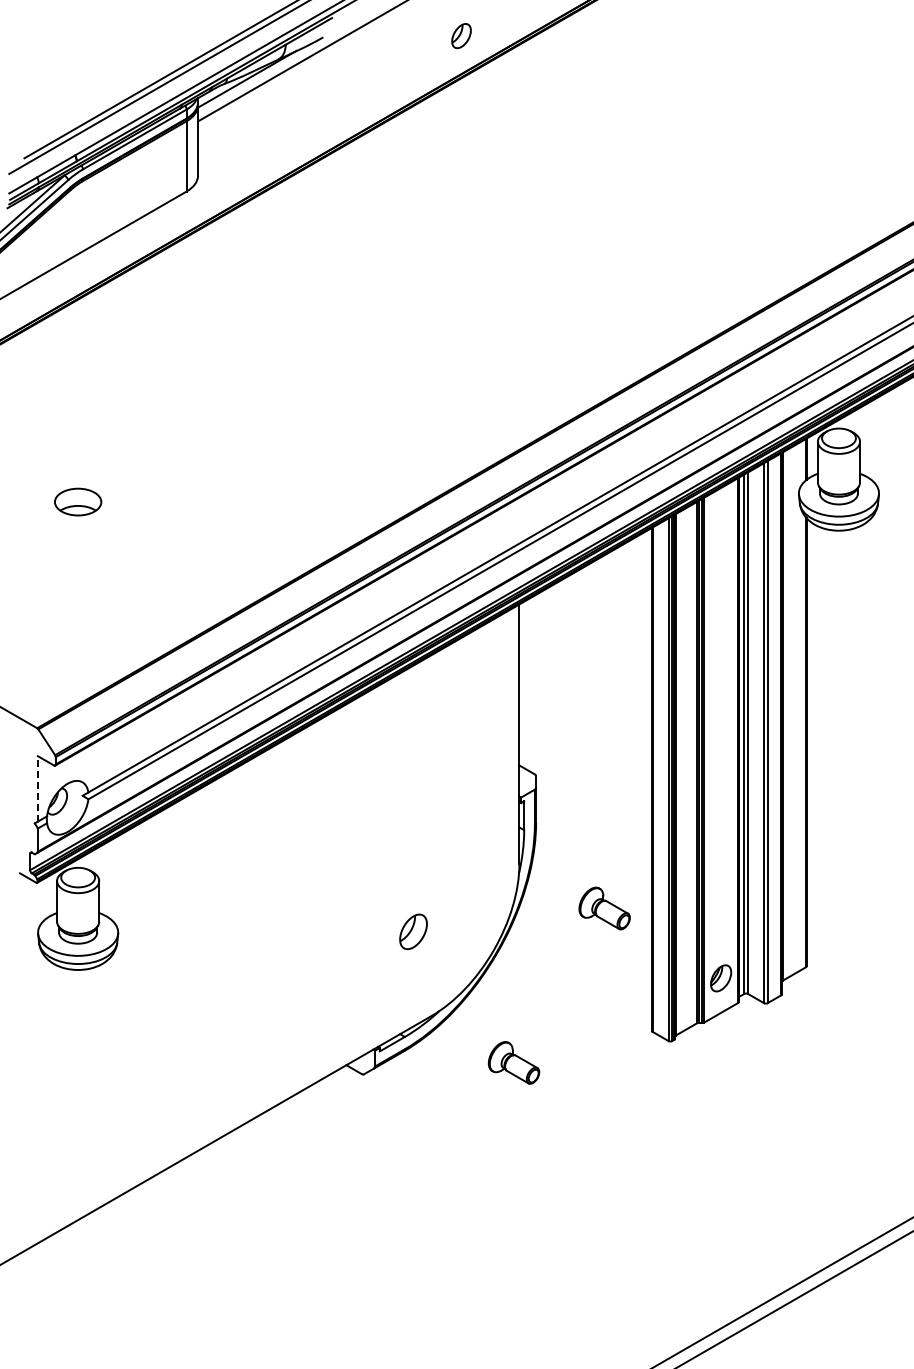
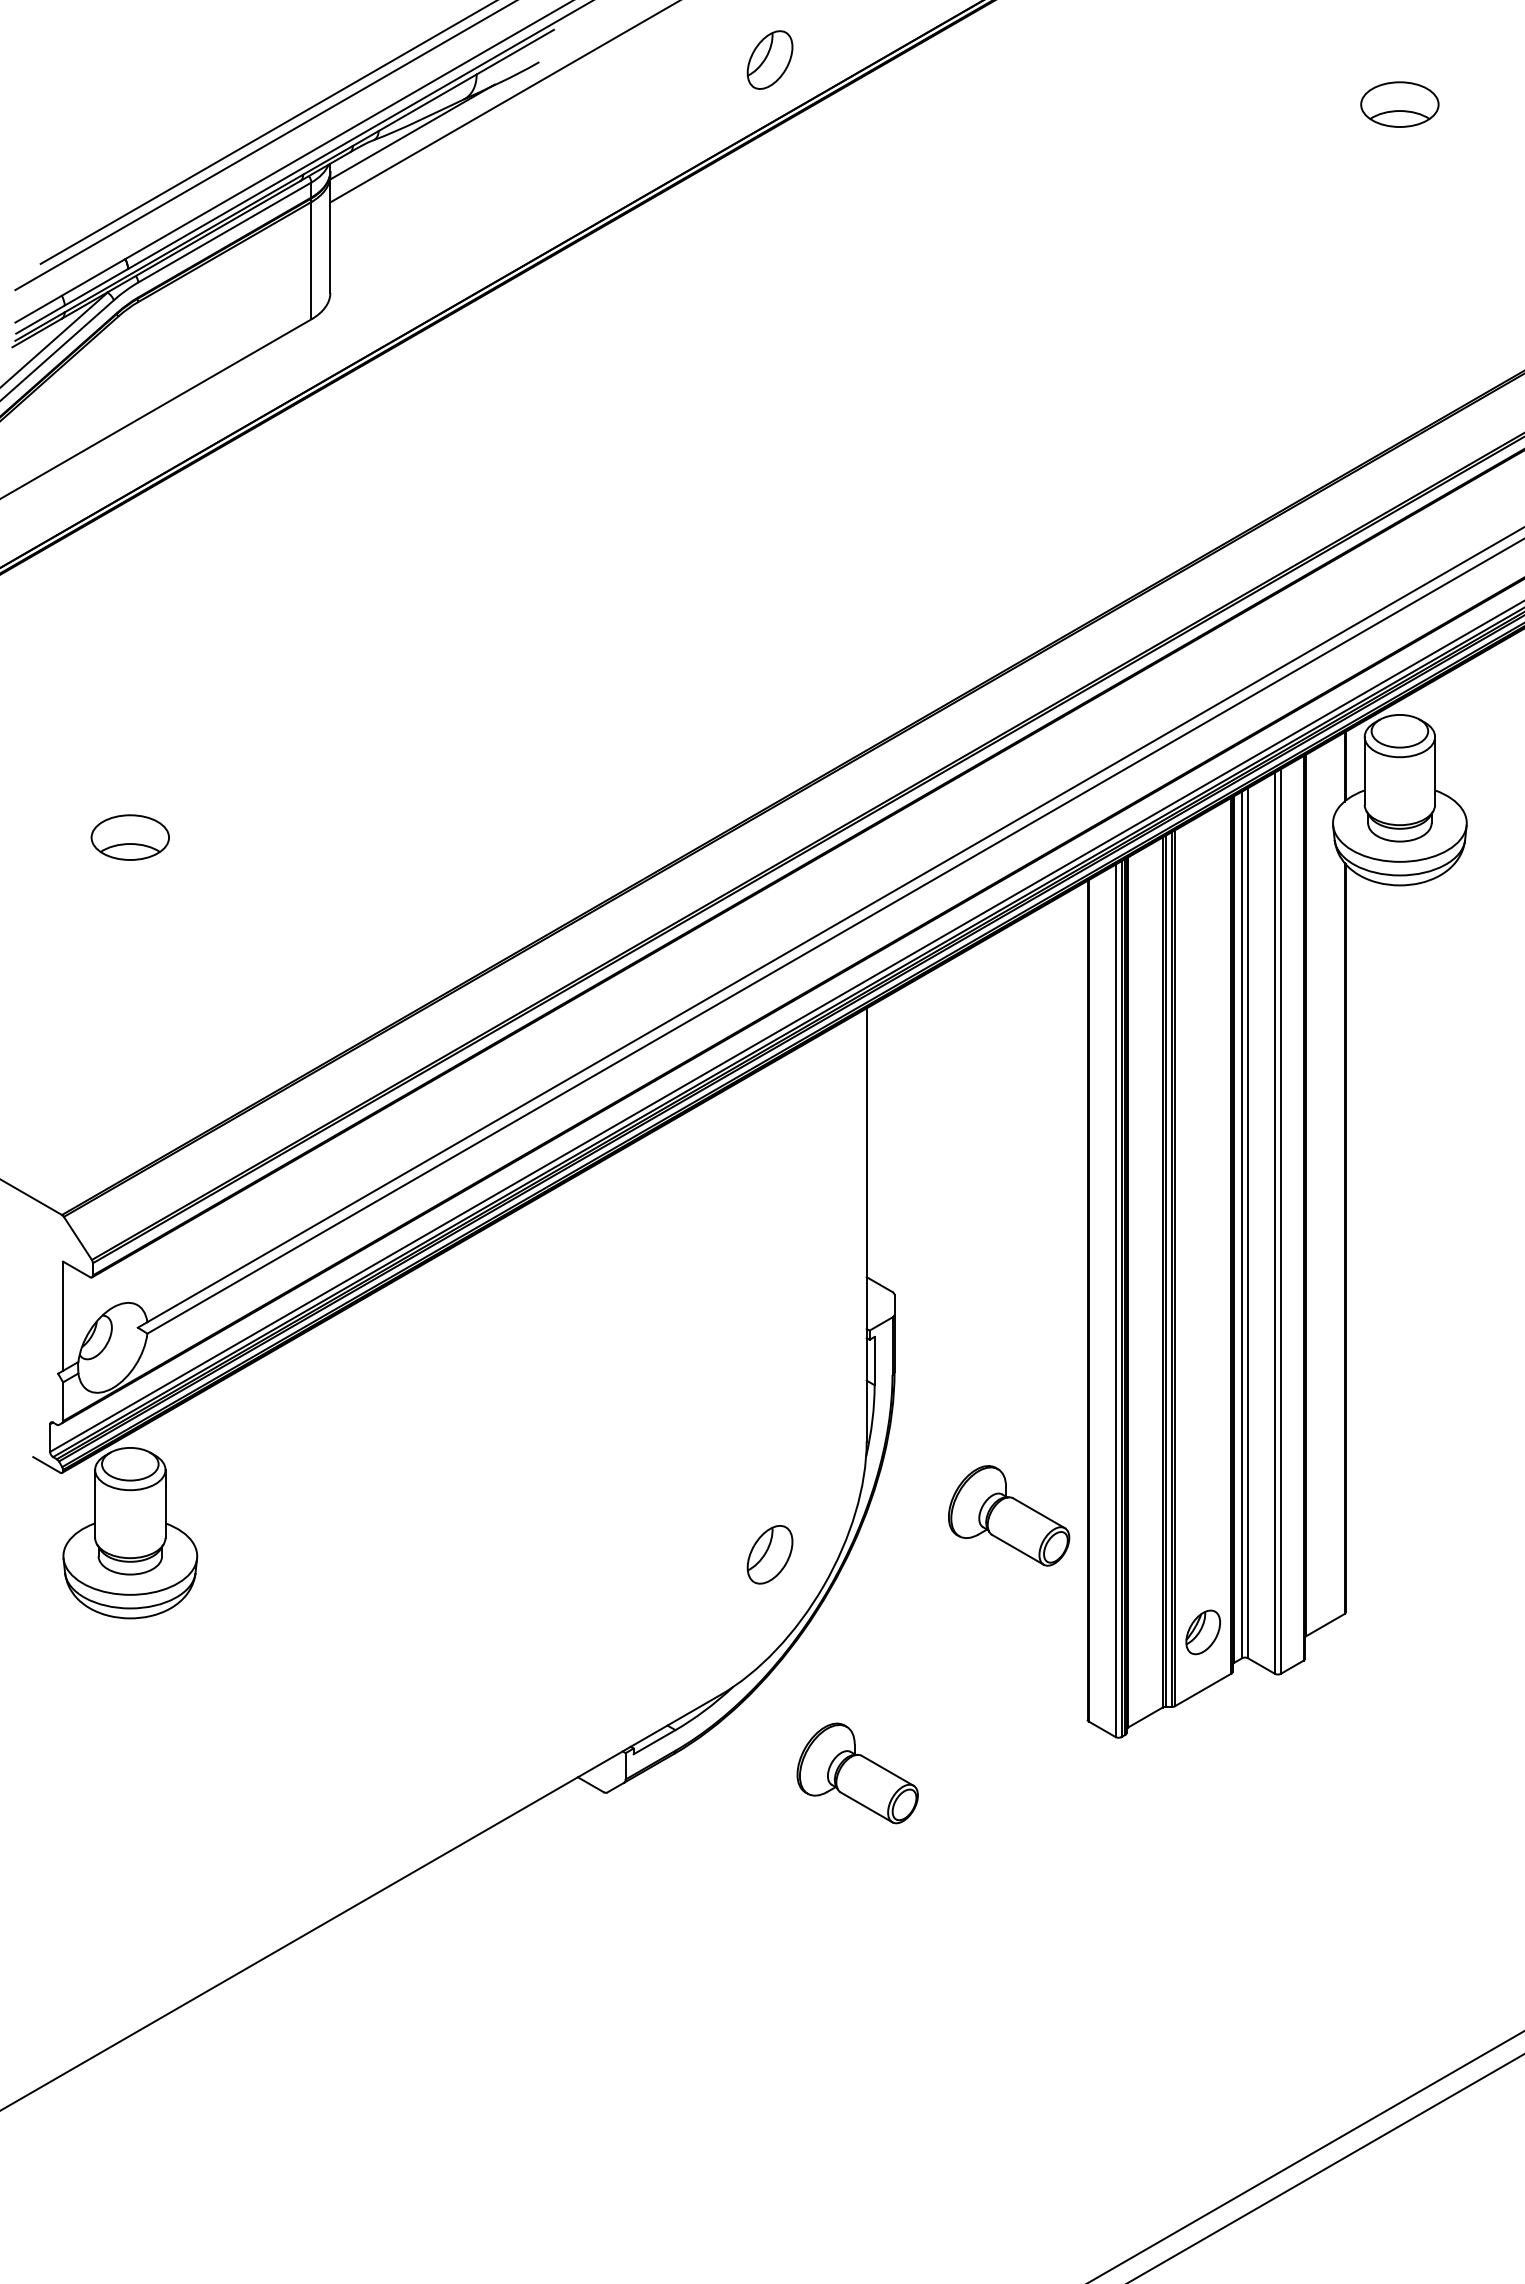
part: (461, 35) -> (770, 59), size x1.43
part: (838, 62) -> (1399, 104), added
line: (37, 788) -> (62, 1315), dashed -> solid
part: (604, 908) -> (1008, 1515), size x1.43
part: (413, 931) -> (770, 1554), moved
part: (513, 1062) -> (856, 1772), size x1.43

